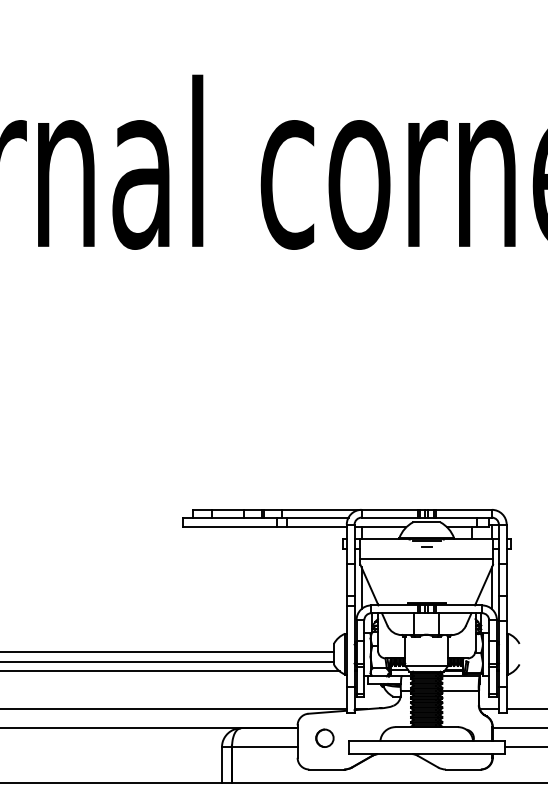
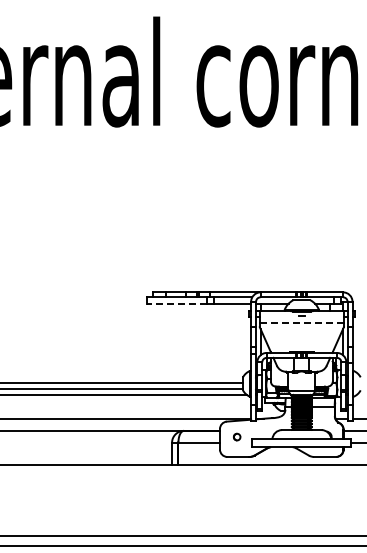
line: (230, 527) -> (177, 303), solid -> dashed
line: (426, 558) -> (301, 323), solid -> dashed
circle: (323, 737) -> (236, 436), size x0.6

